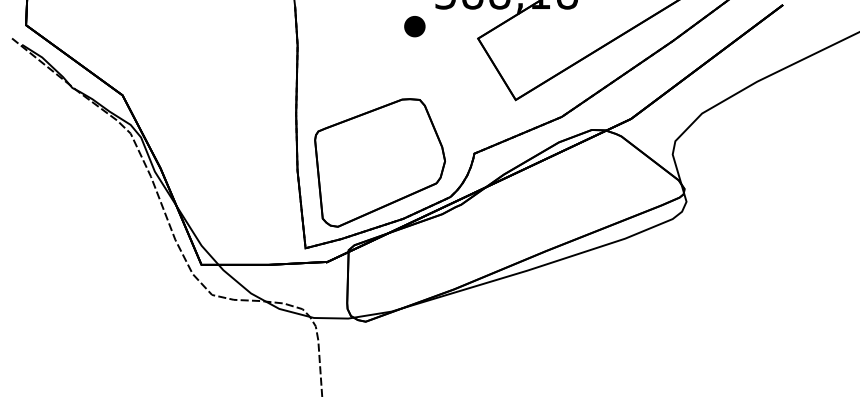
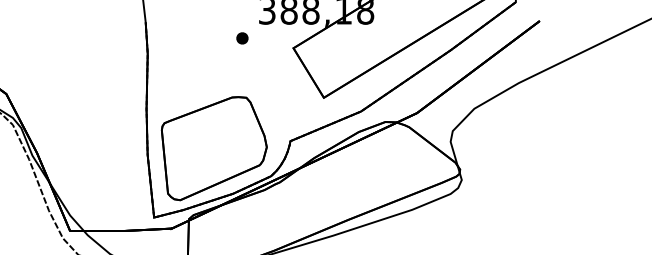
part: (414, 25) -> (242, 37), size x0.71

